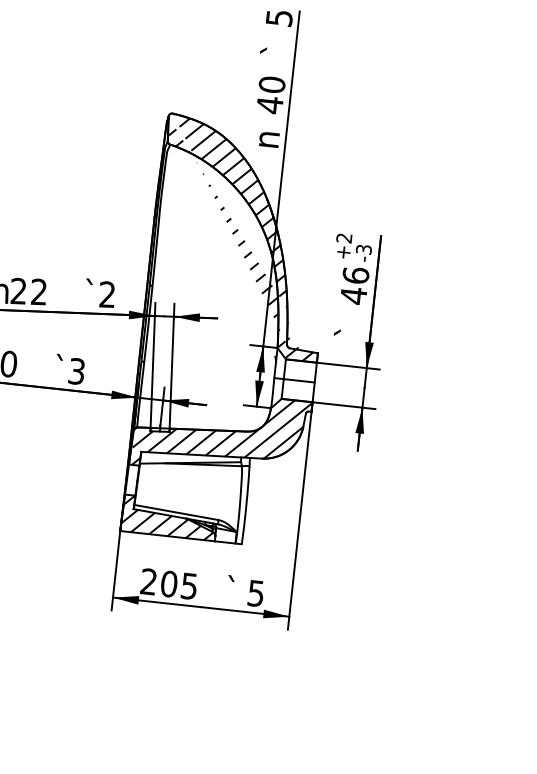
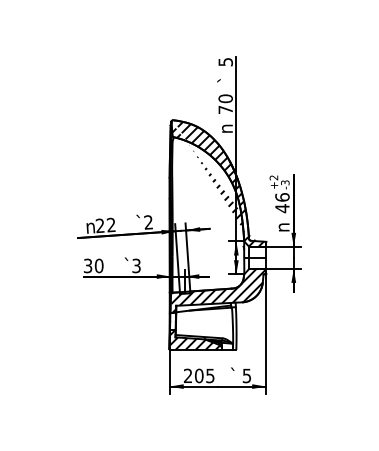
text: (269, 104) -> (225, 109), 40 -> 70
text: (348, 330) -> (281, 227), ` -> n

